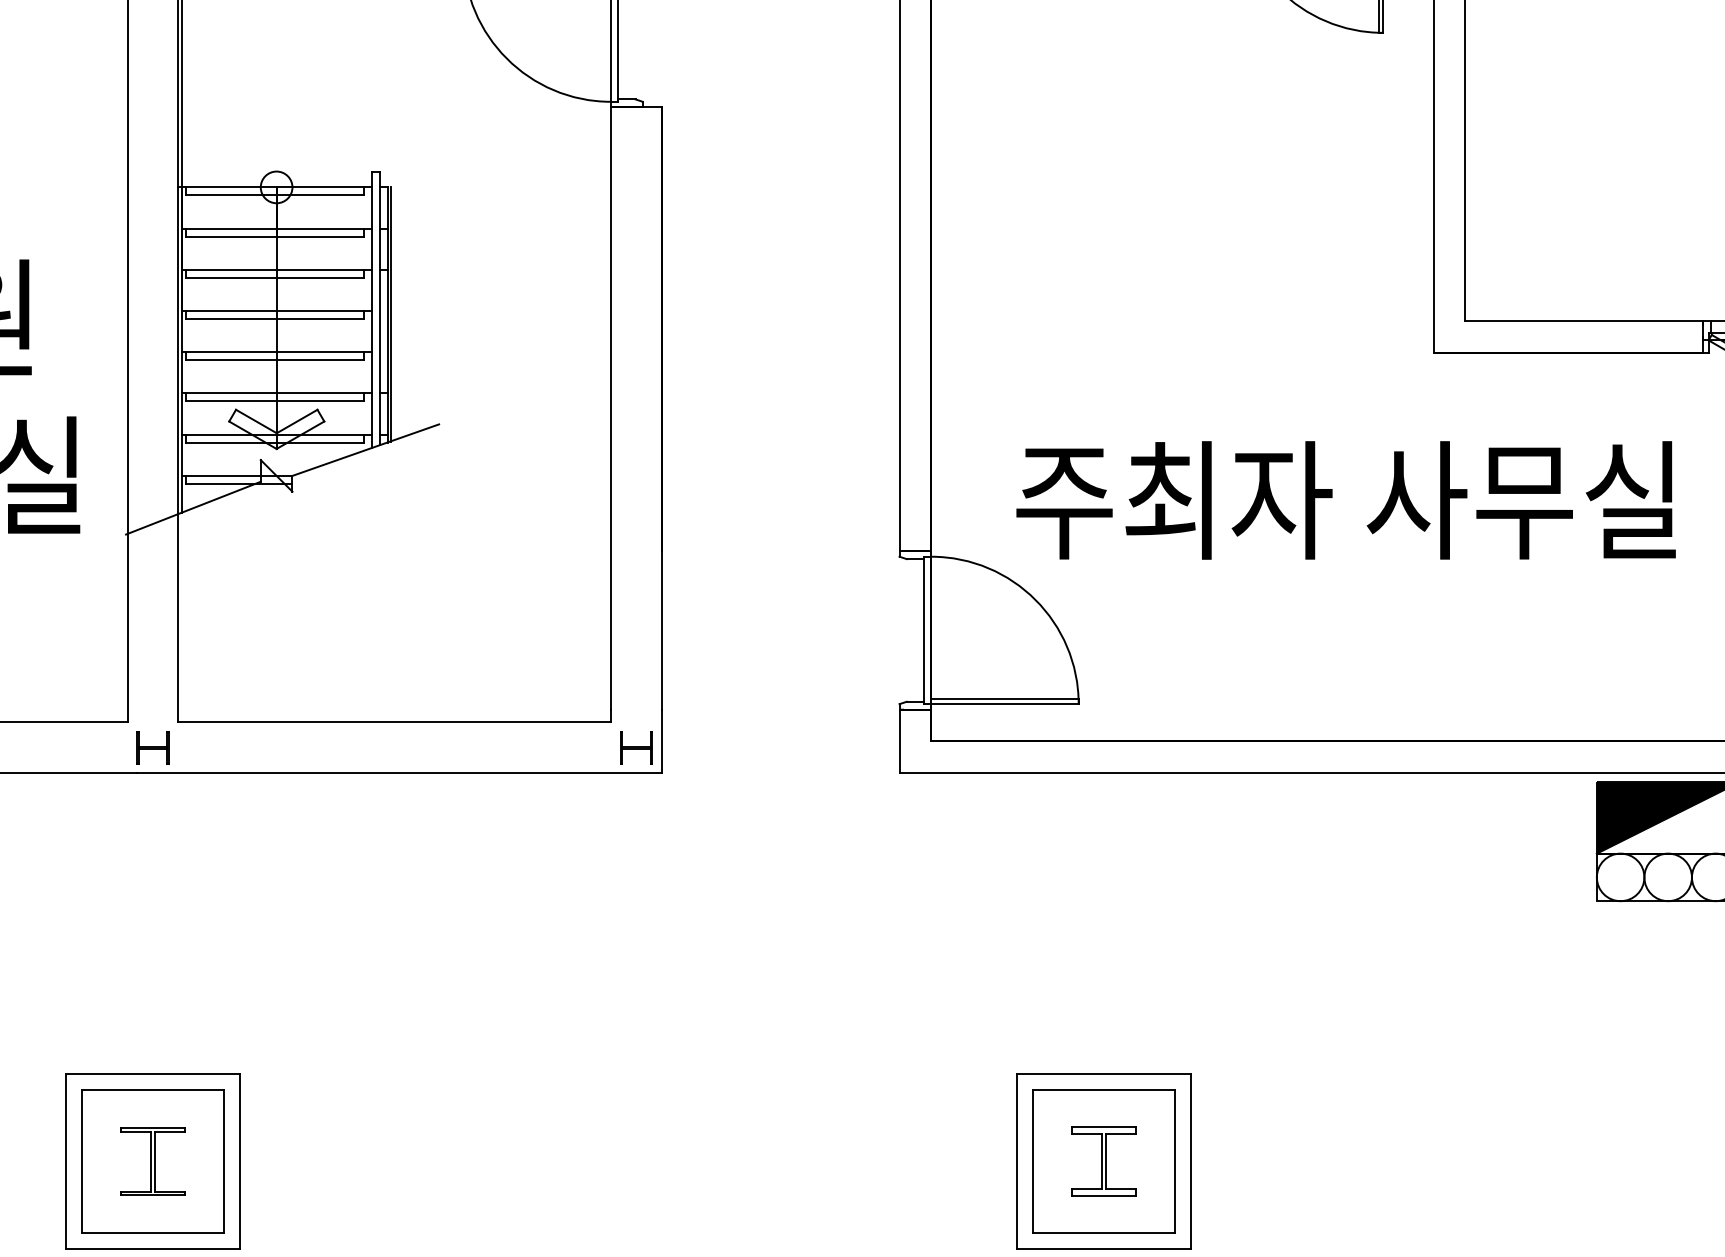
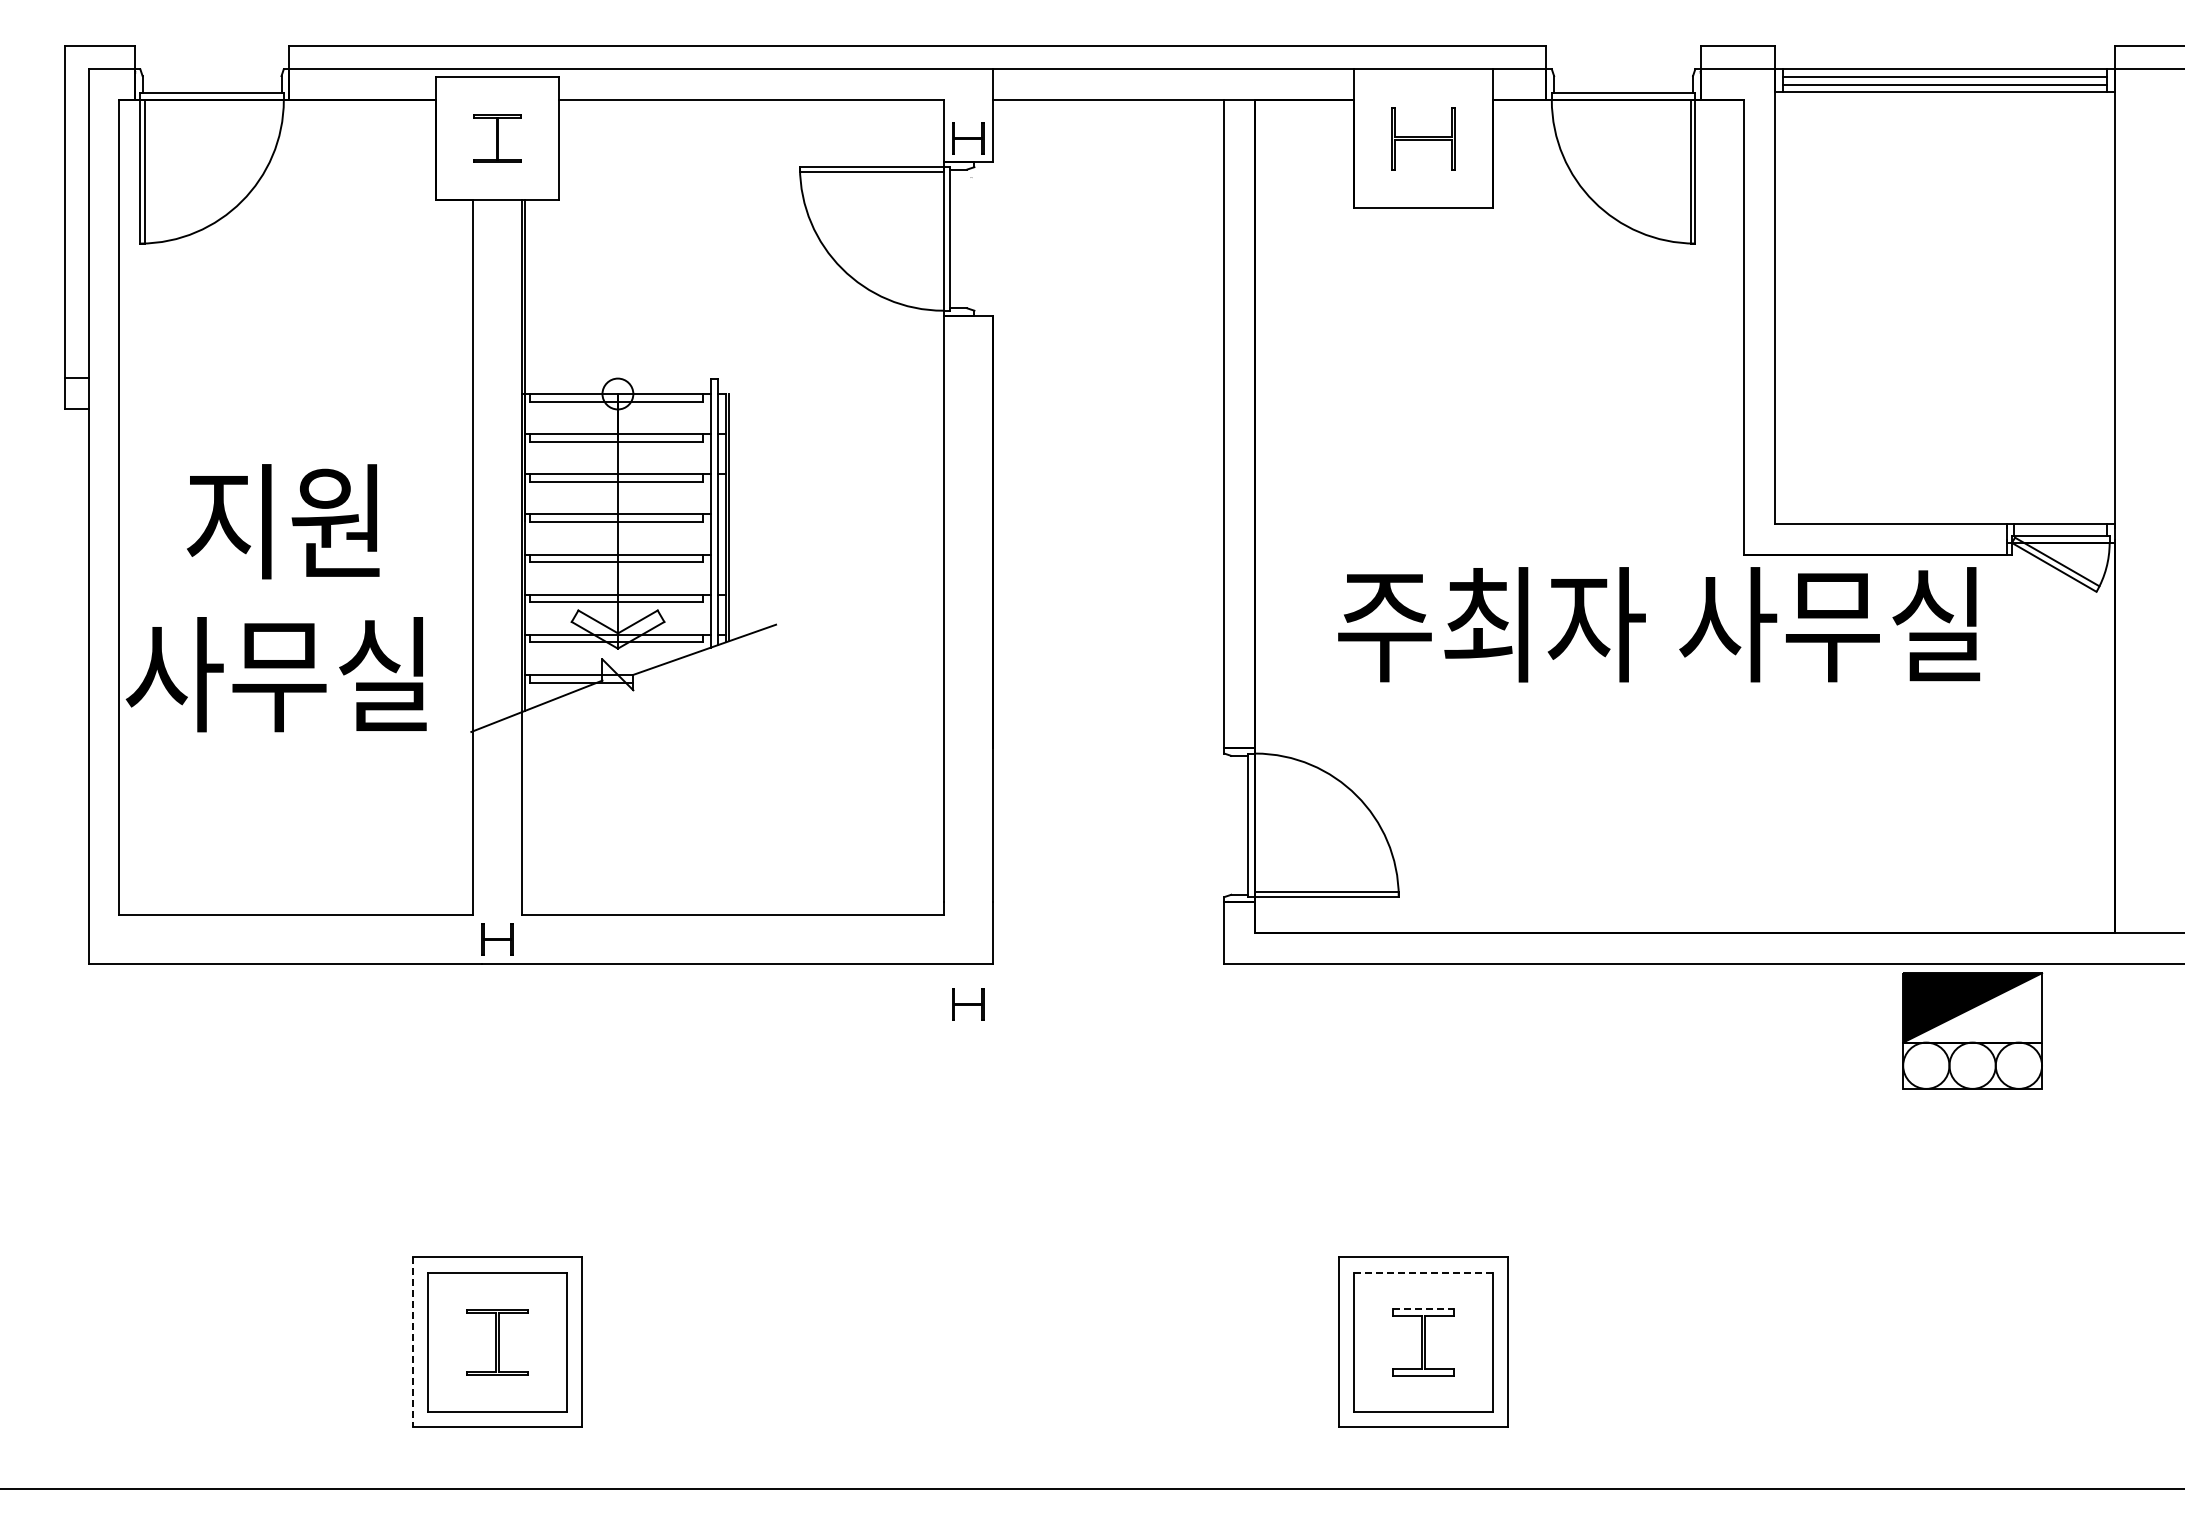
text: (1346, 500) -> (1659, 624), moved
part: (636, 747) -> (968, 1004), moved
line: (1104, 1089) -> (1423, 1272), solid -> dashed
line: (1104, 1126) -> (1423, 1308), solid -> dashed
line: (65, 1161) -> (412, 1342), solid -> dashed

